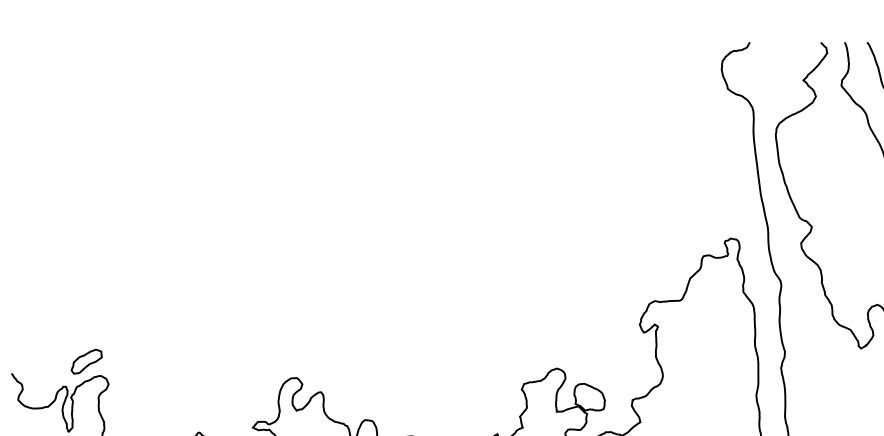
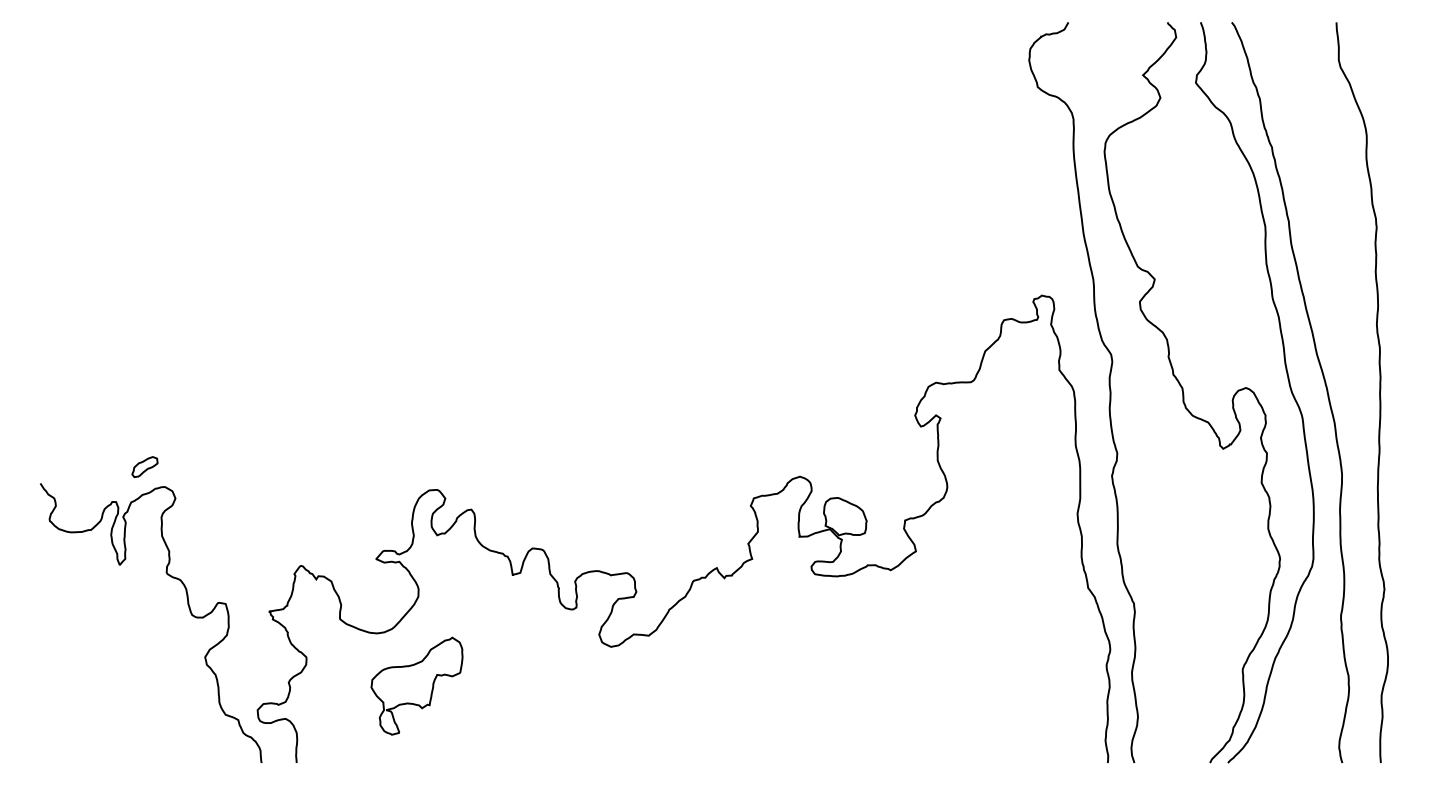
part: (86, 361) -> (144, 466), size x0.6

